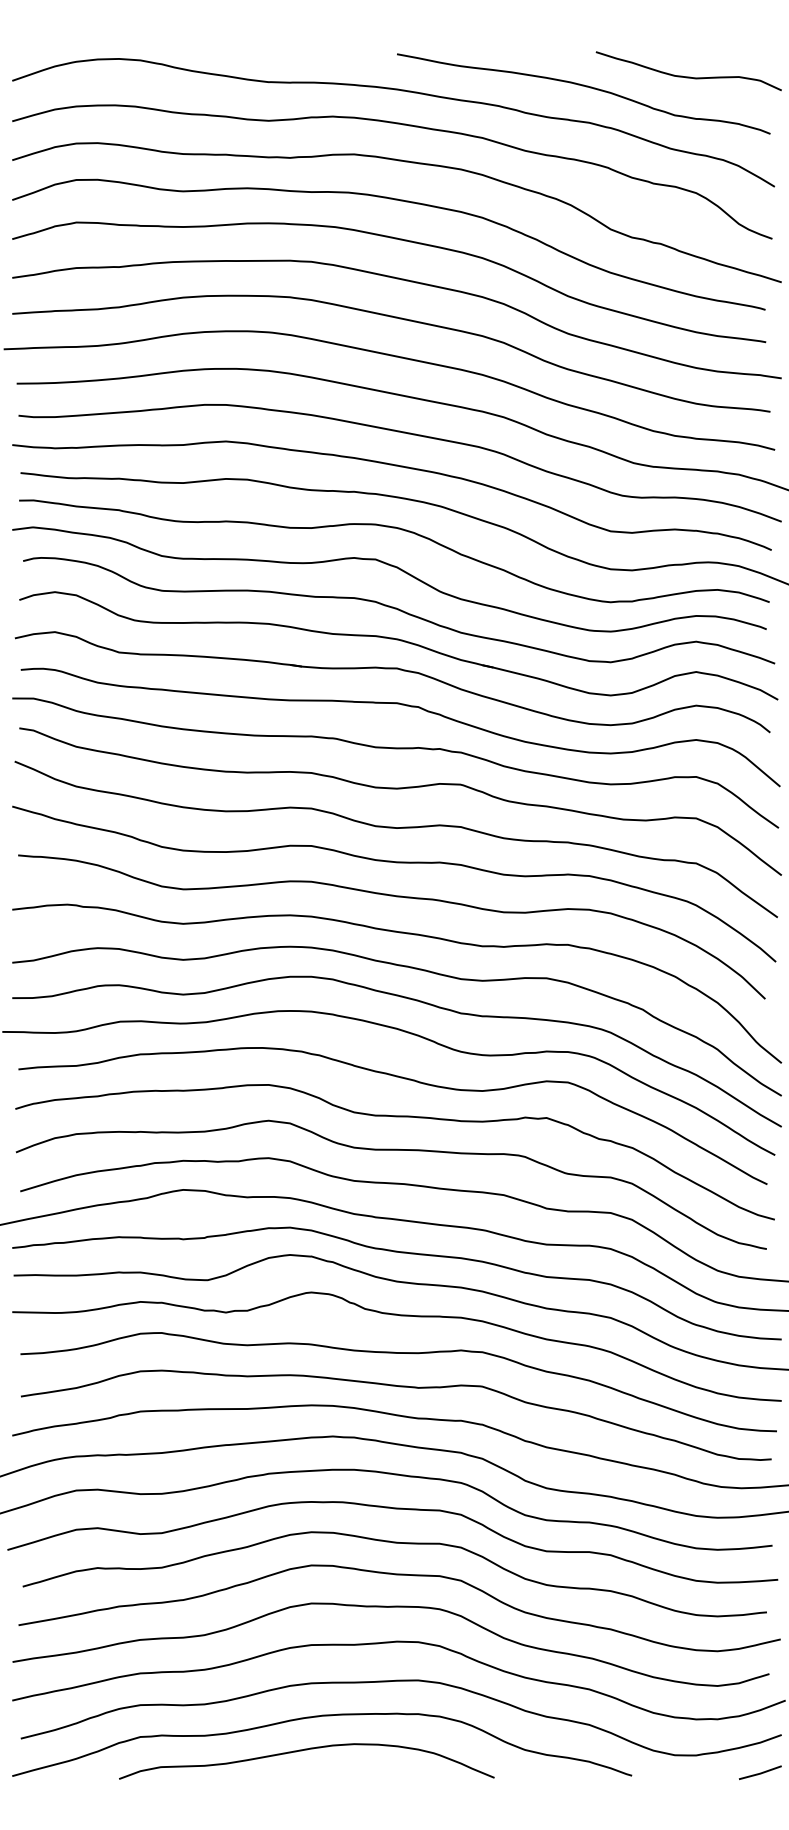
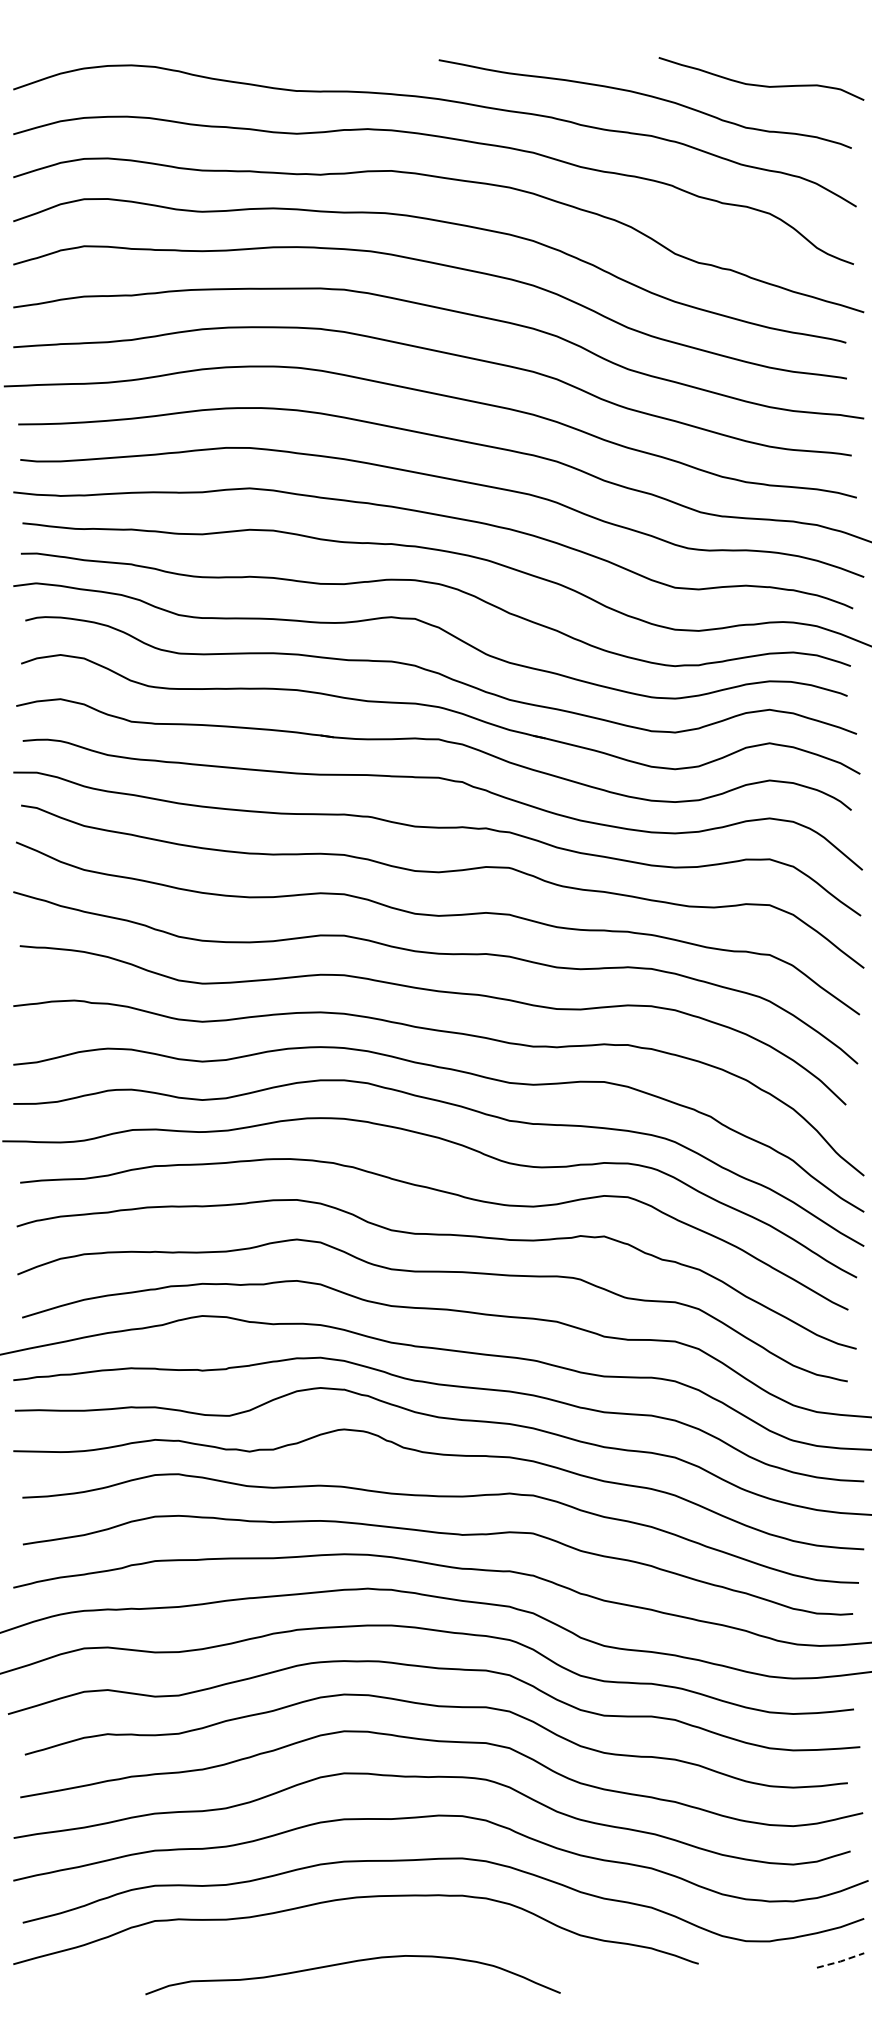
curve: (303, 1751) -> (349, 1963), moved
line: (760, 1773) -> (840, 1961), solid -> dashed

